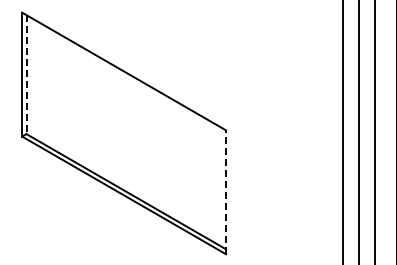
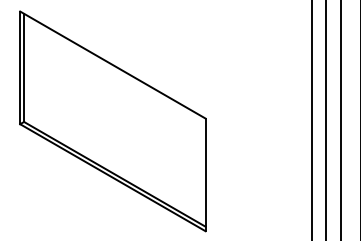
line: (26, 75) -> (24, 68), dashed -> solid
line: (226, 192) -> (205, 175), dashed -> solid

